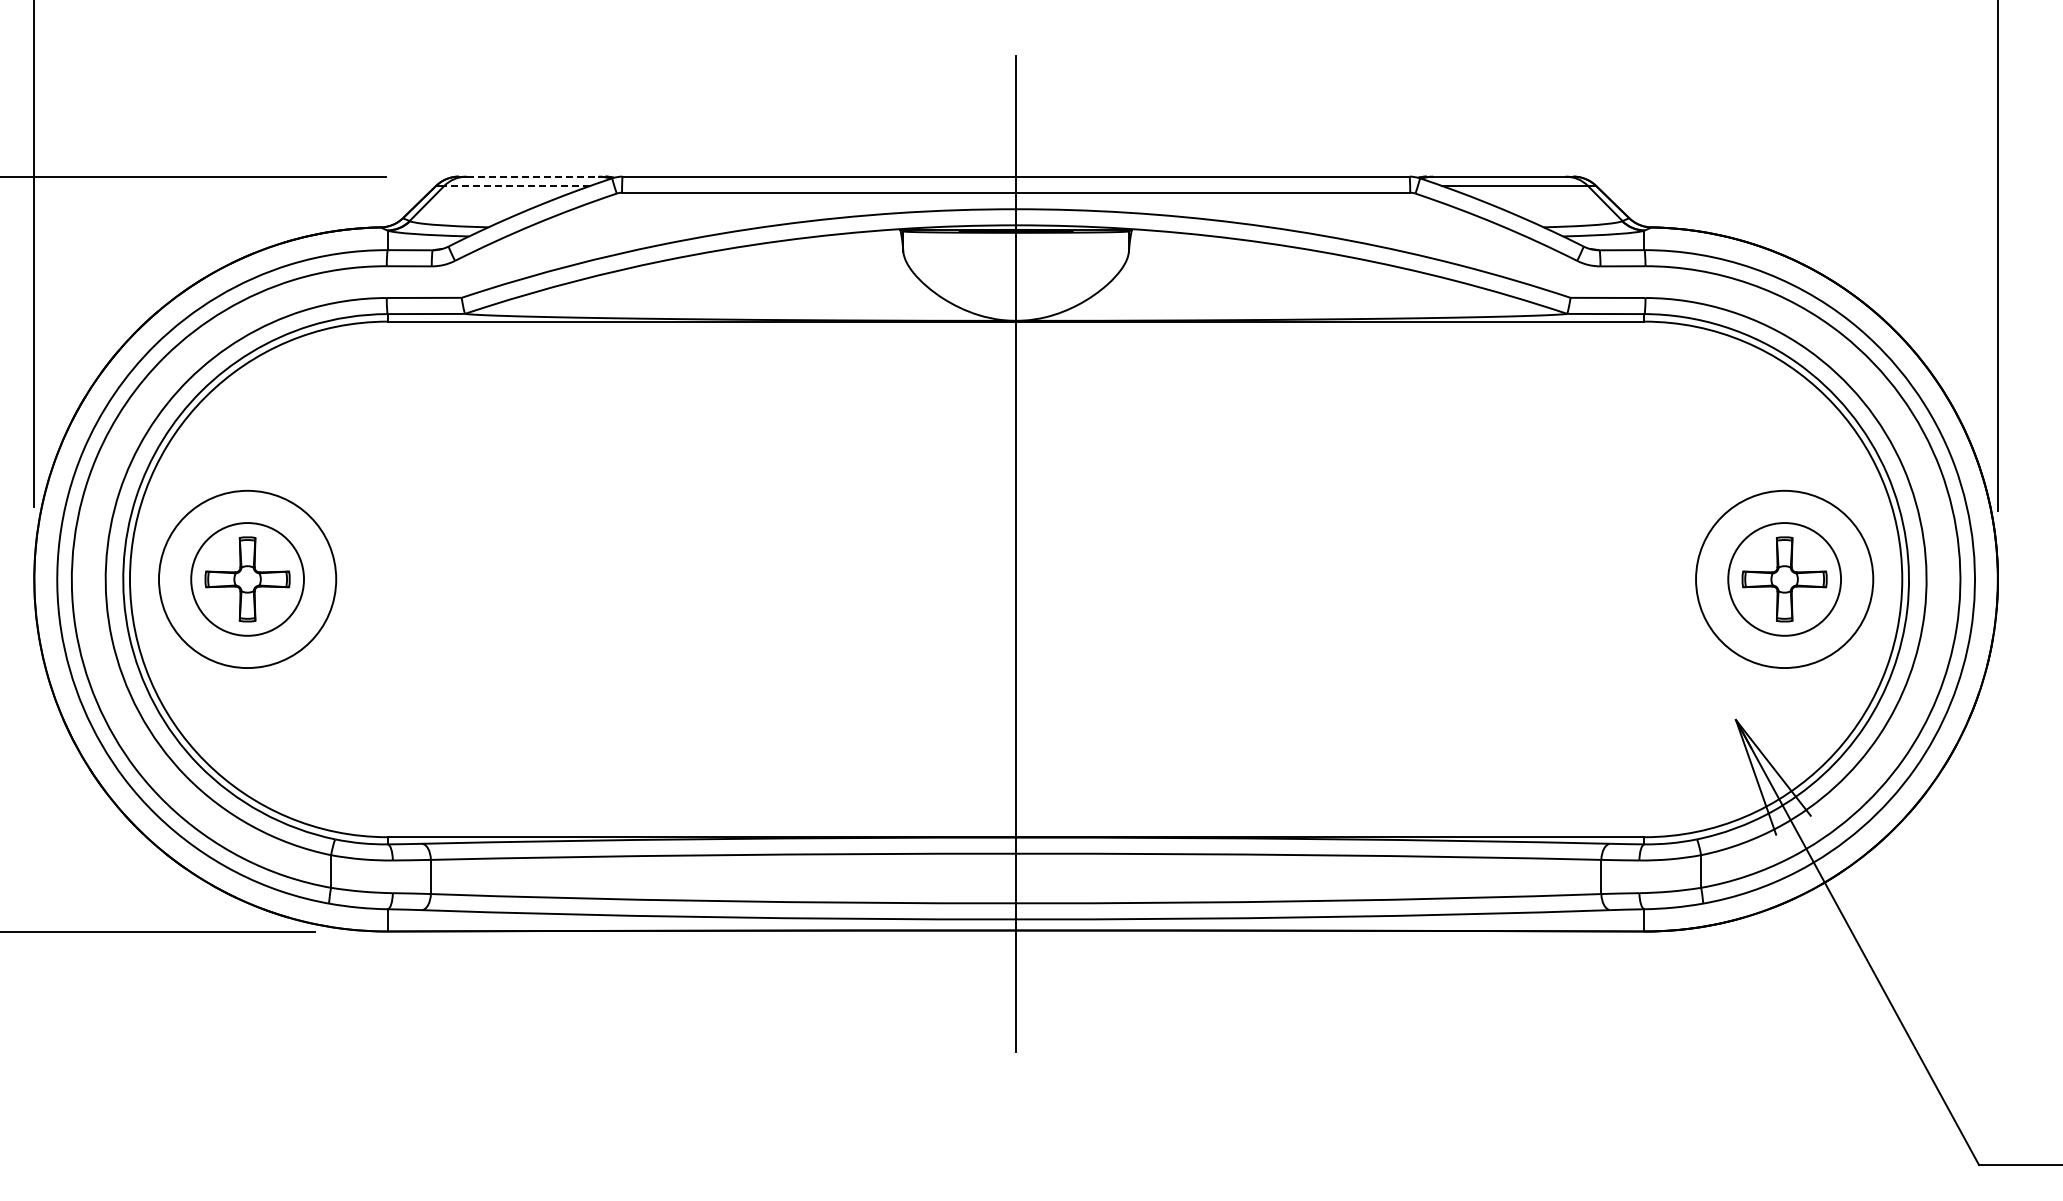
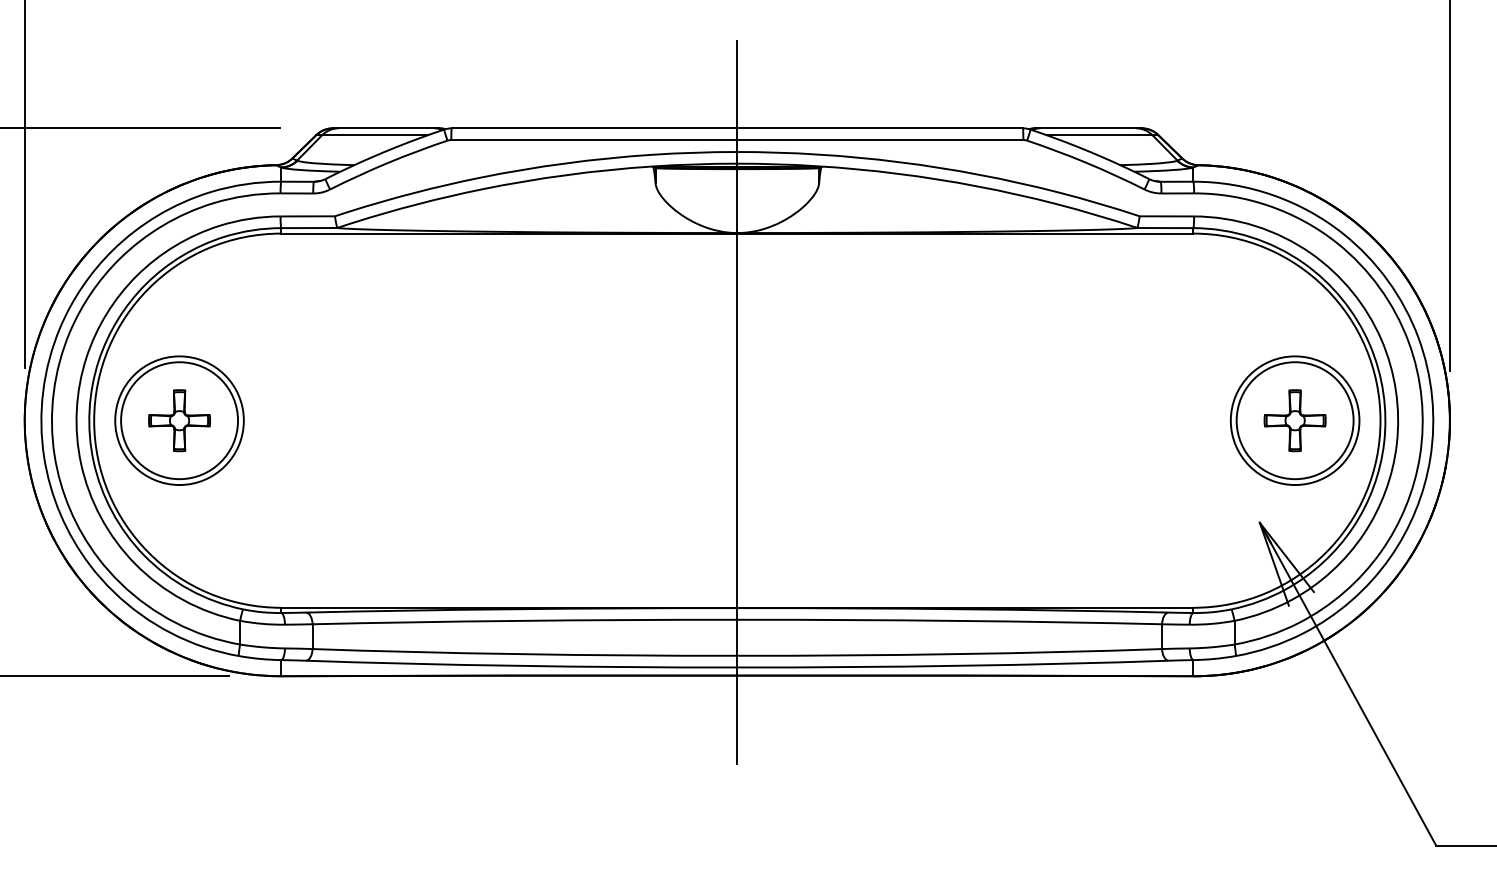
line: (533, 176) -> (387, 128), dashed -> solid
line: (517, 186) -> (375, 135), dashed -> solid
circle: (247, 578) -> (179, 420), size x1.43
circle: (1784, 578) -> (1295, 420), size x1.43

